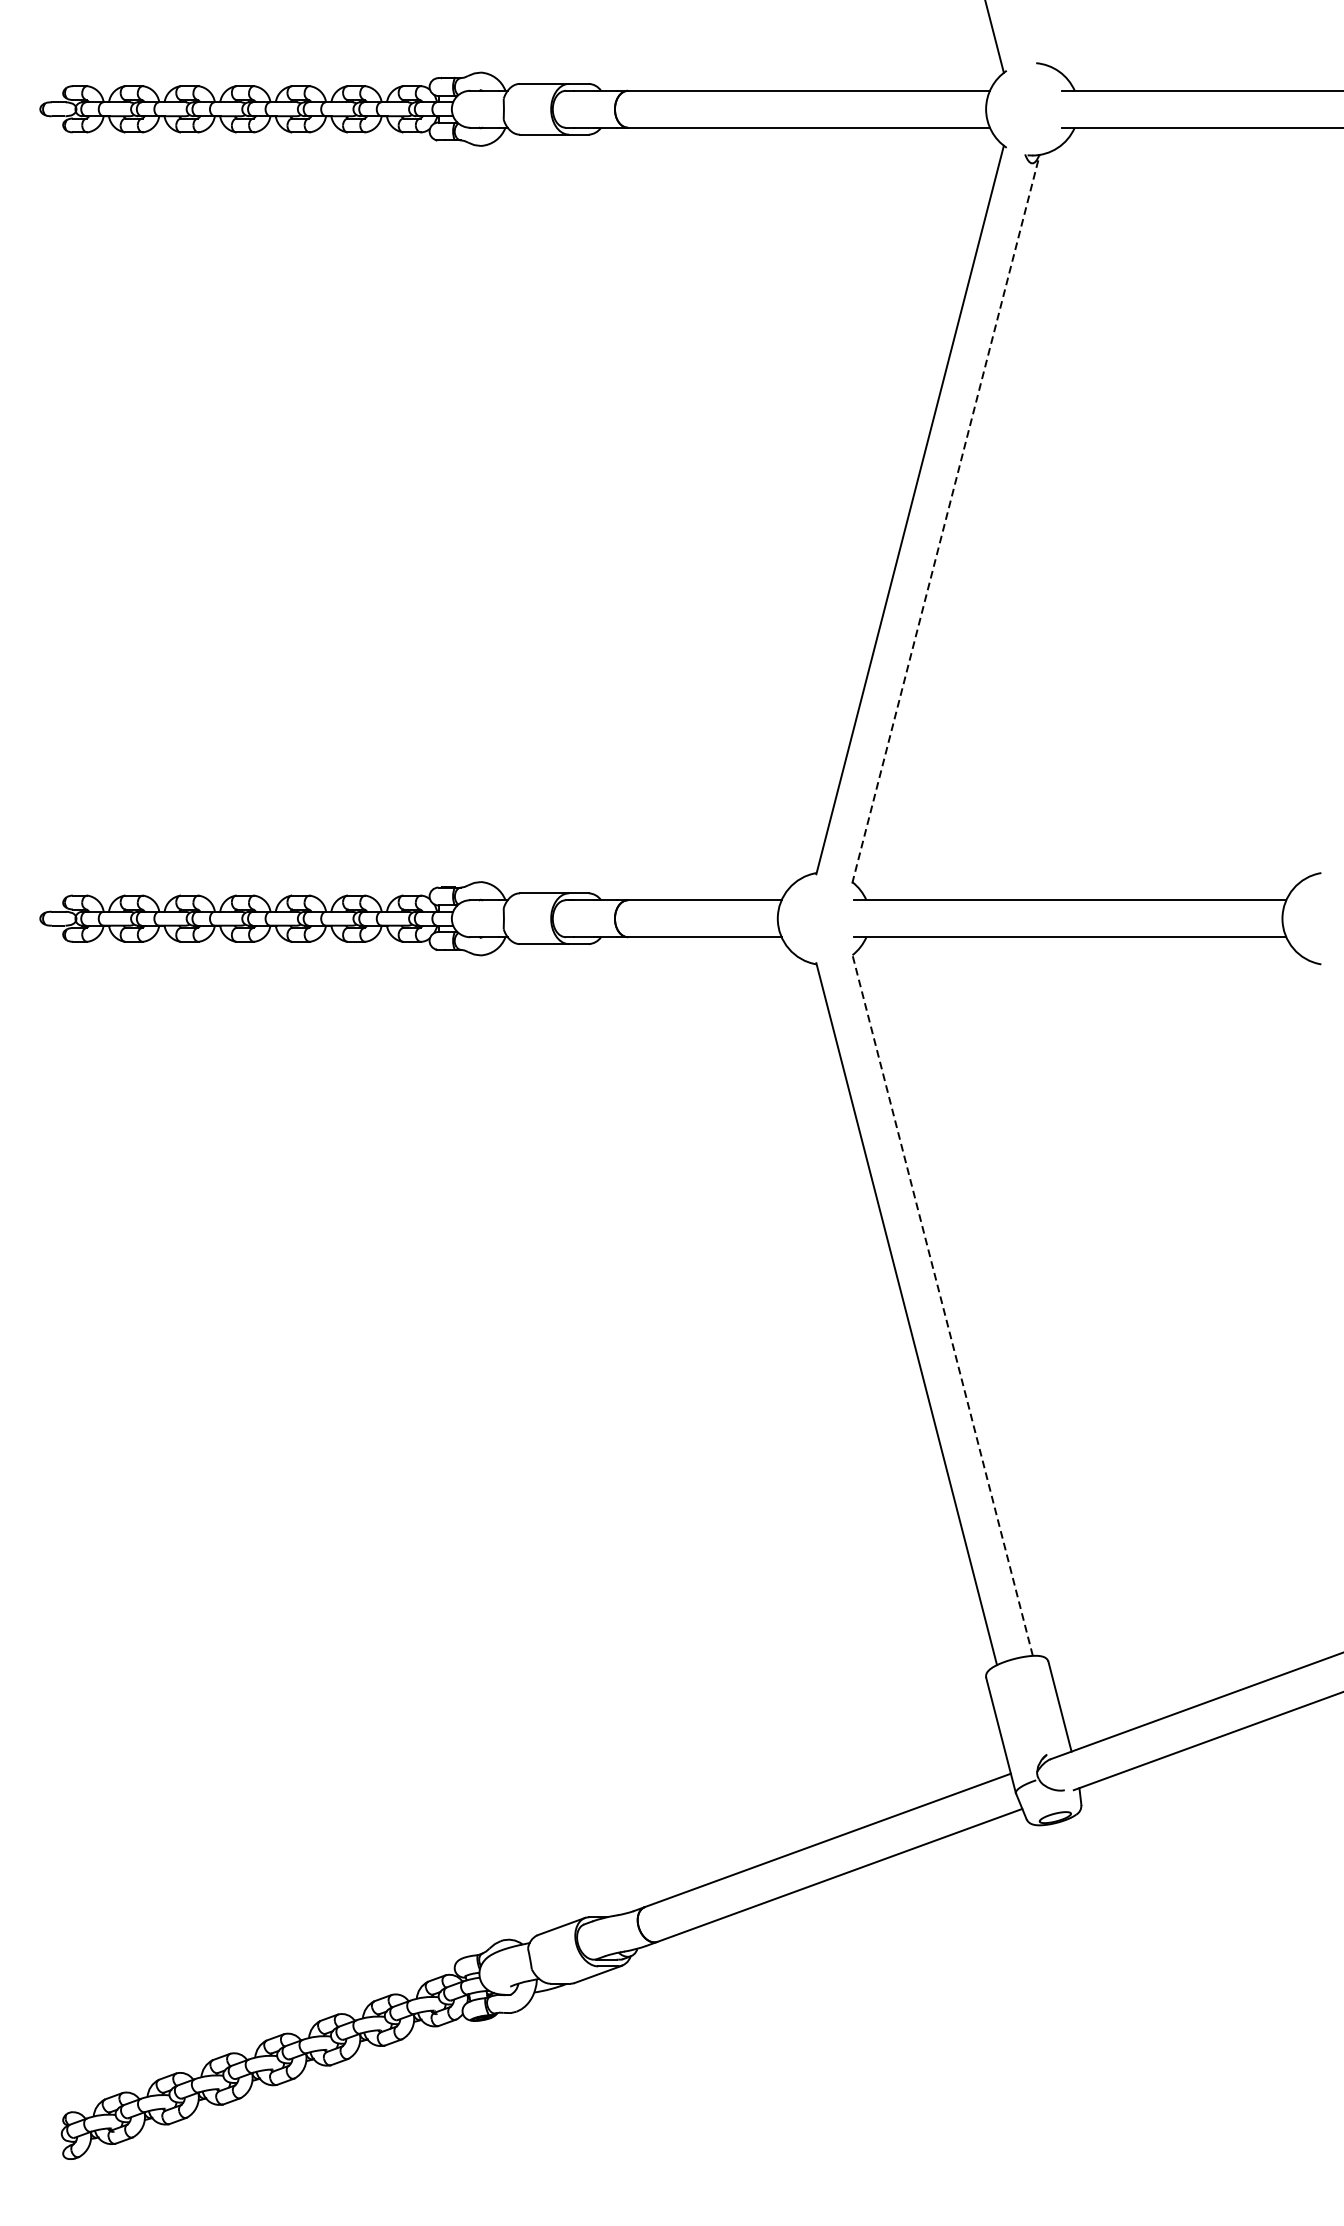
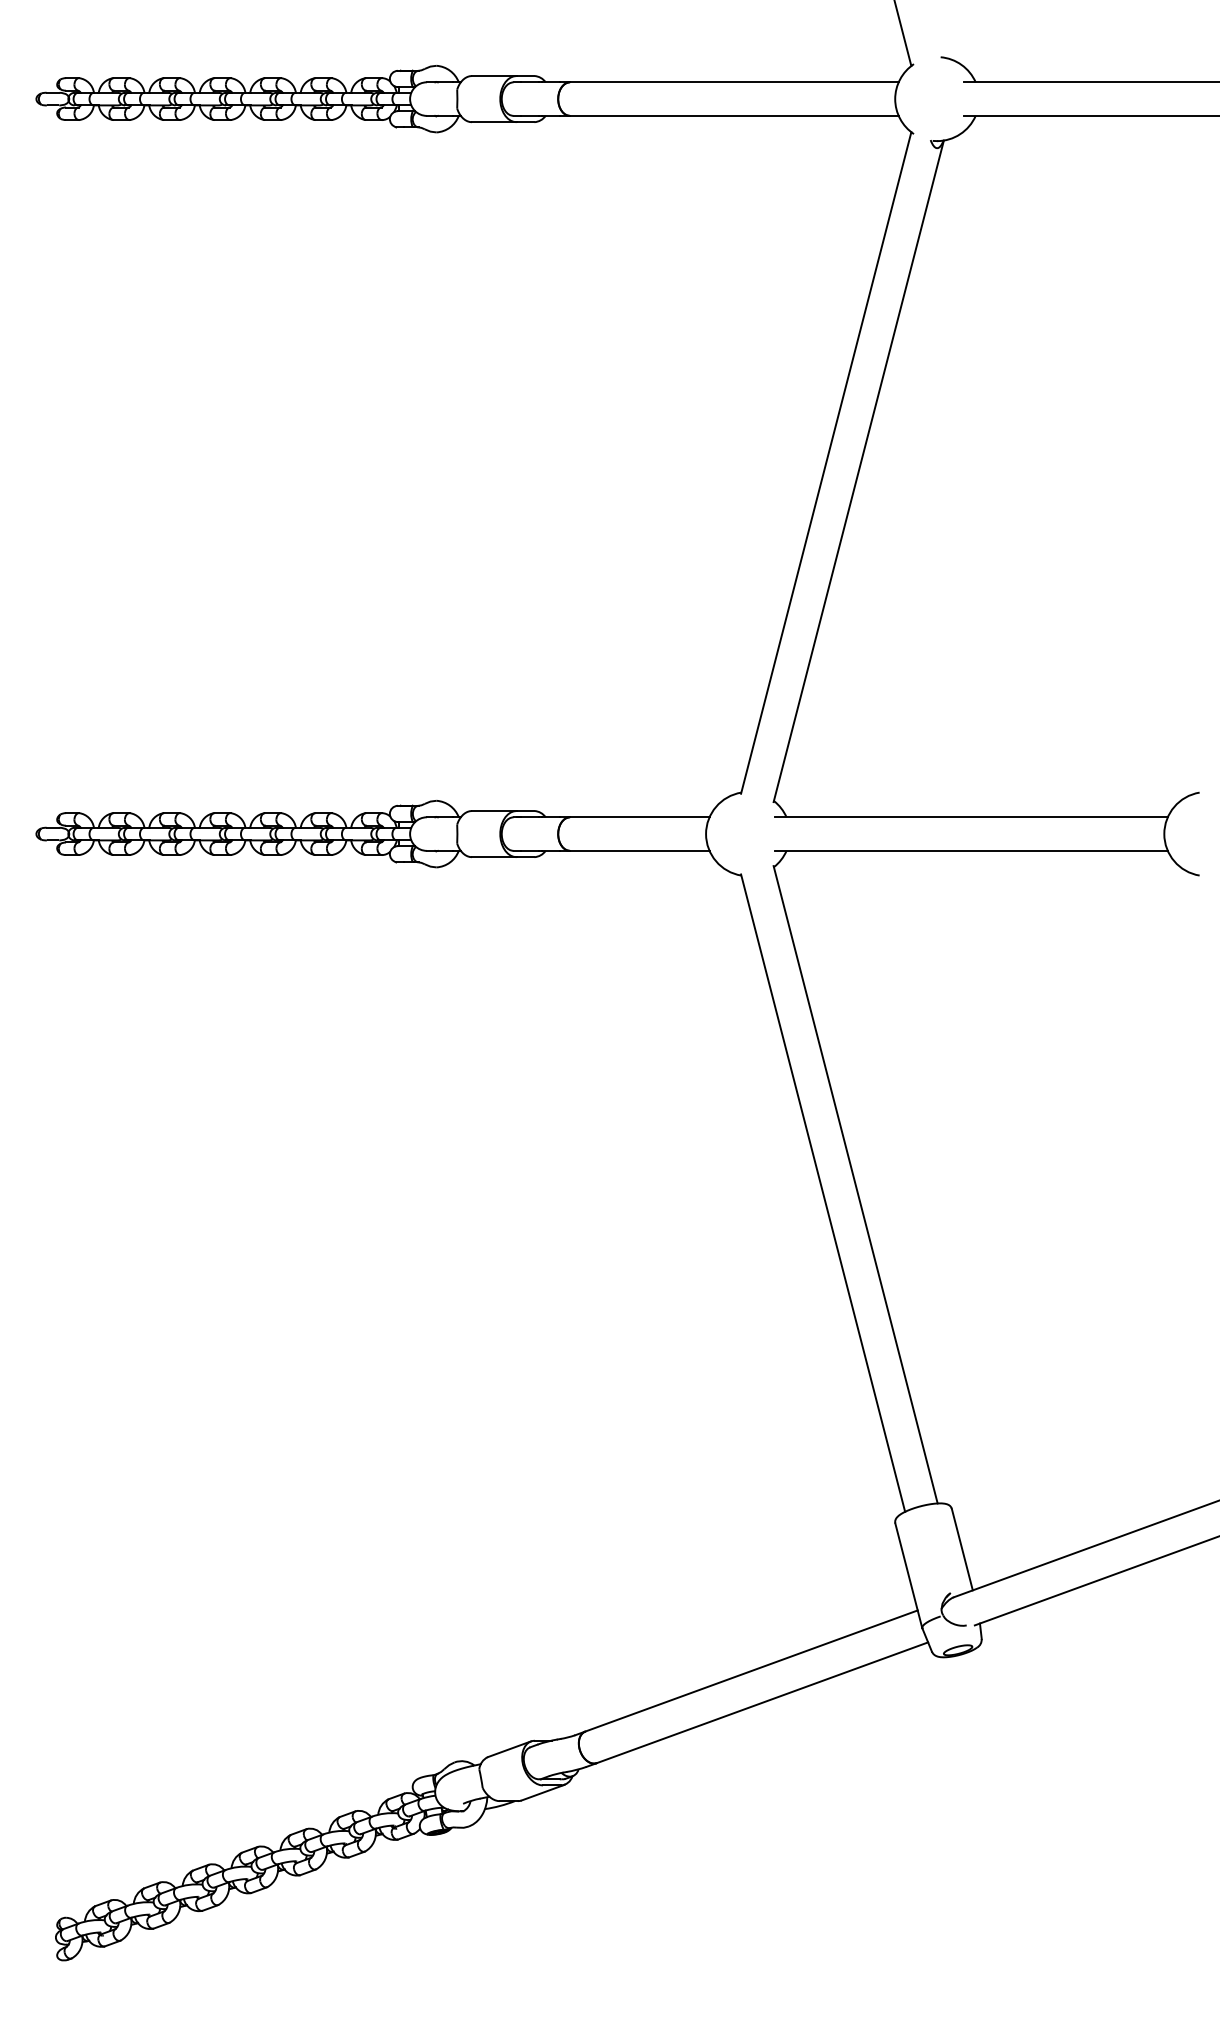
line: (945, 519) -> (858, 471), dashed -> solid
line: (942, 1304) -> (855, 1184), dashed -> solid

